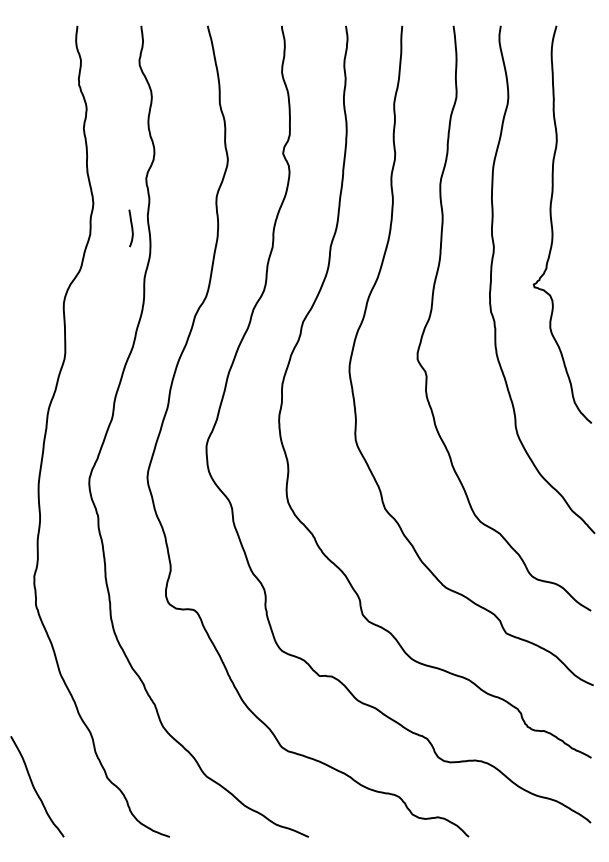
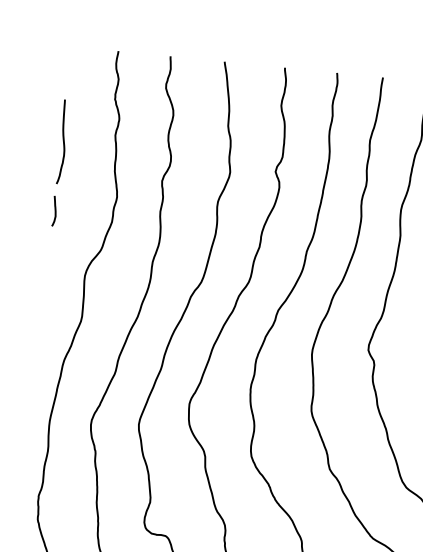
curve: (20, 141) -> (62, 140), added
curve: (131, 228) -> (54, 211), moved

